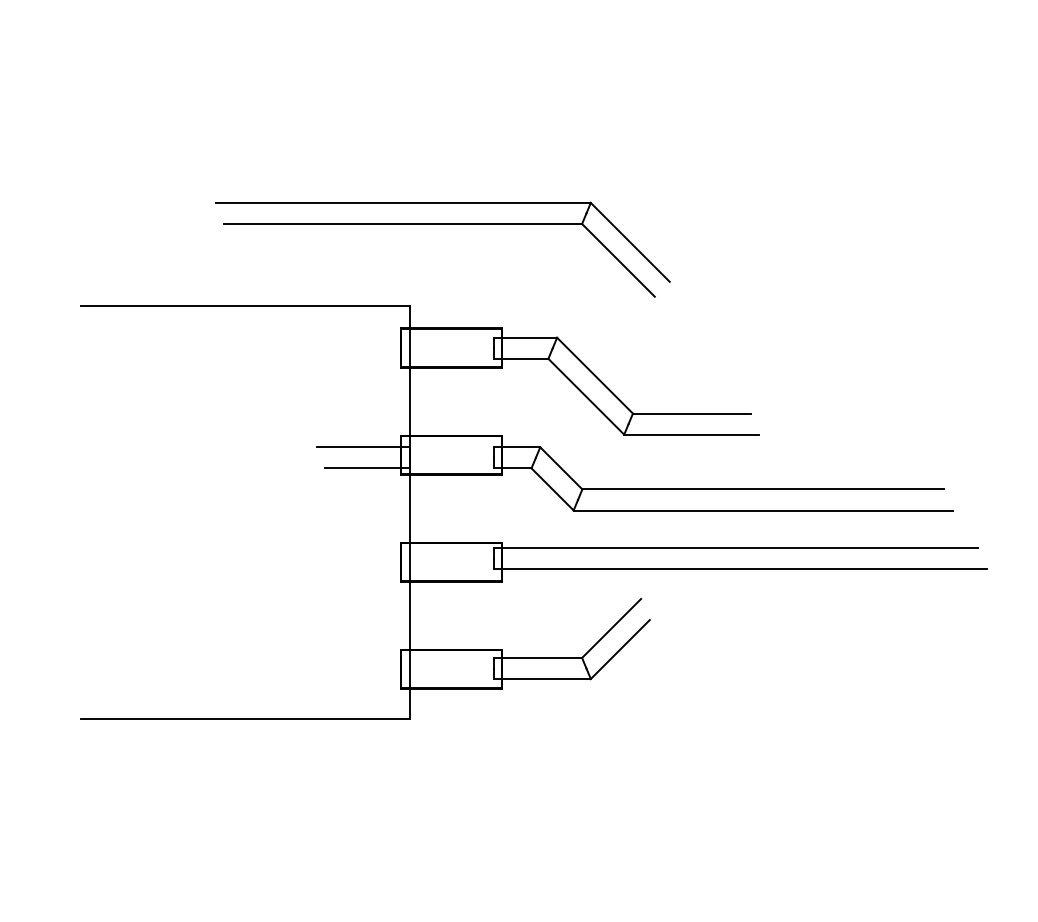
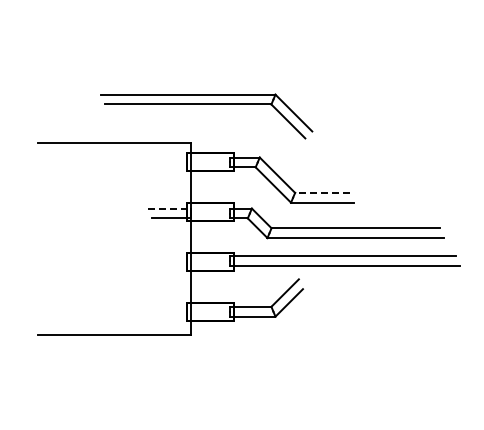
line: (691, 412) -> (322, 192), solid -> dashed
line: (363, 447) -> (169, 208), solid -> dashed

